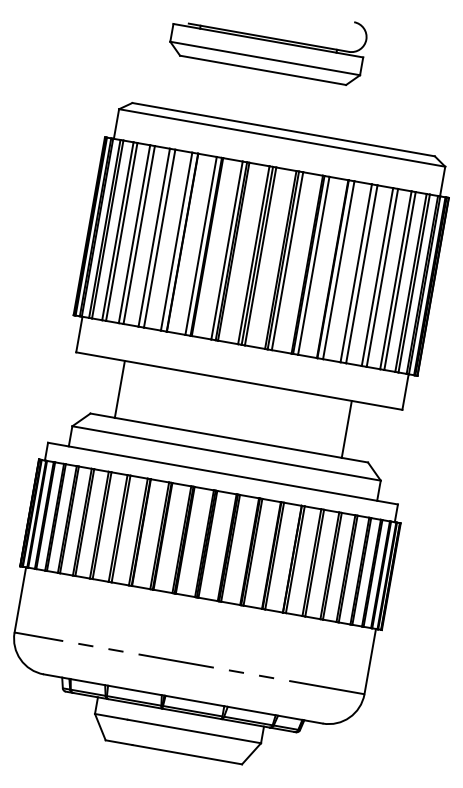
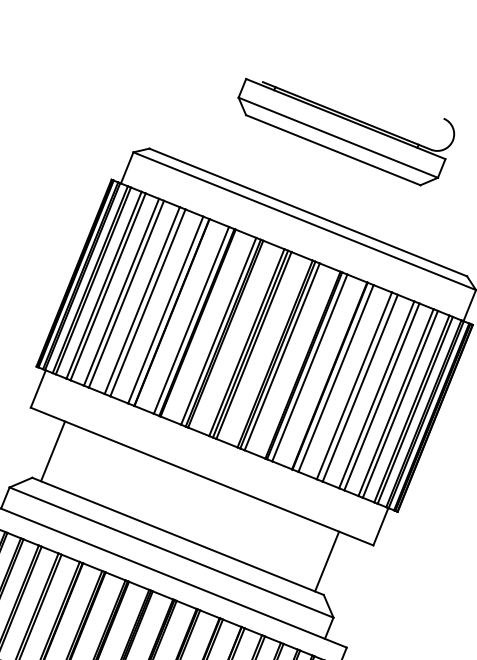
part: (268, 53) -> (343, 133), moved
line: (119, 389) -> (52, 451), moved
line: (346, 429) -> (326, 561), moved

